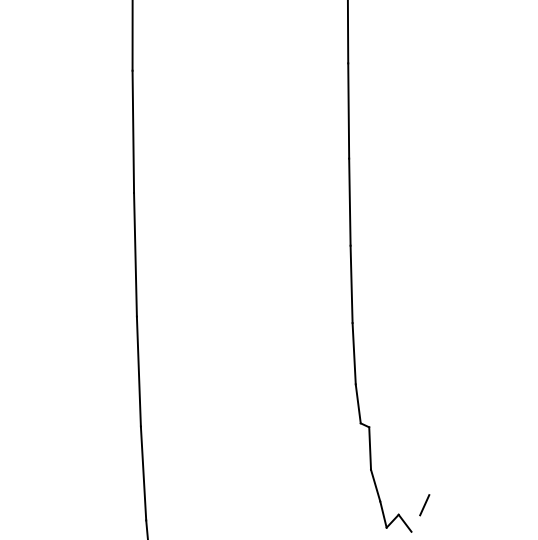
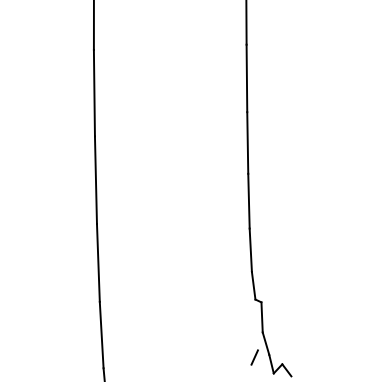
line: (424, 505) -> (254, 357), moved

